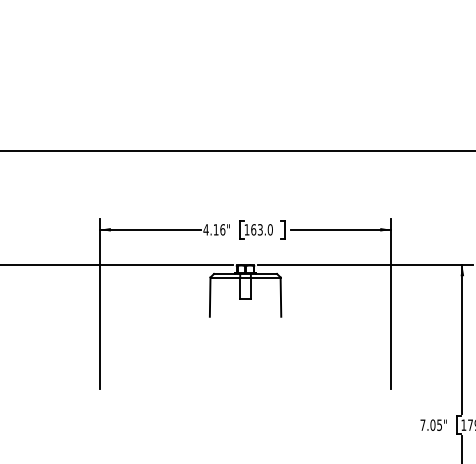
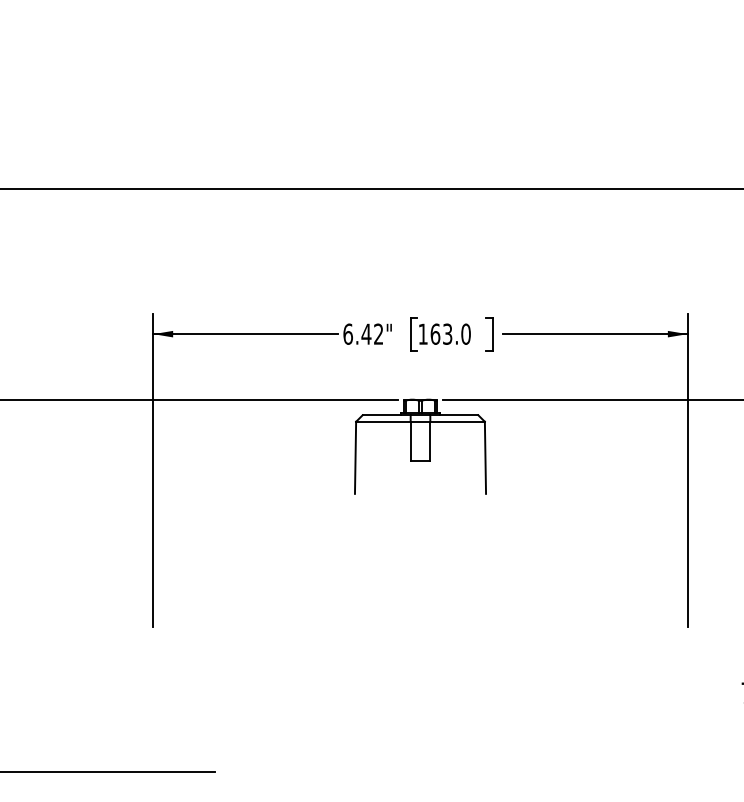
text: (214, 229) -> (363, 333), 4.16" -> 6.42"

